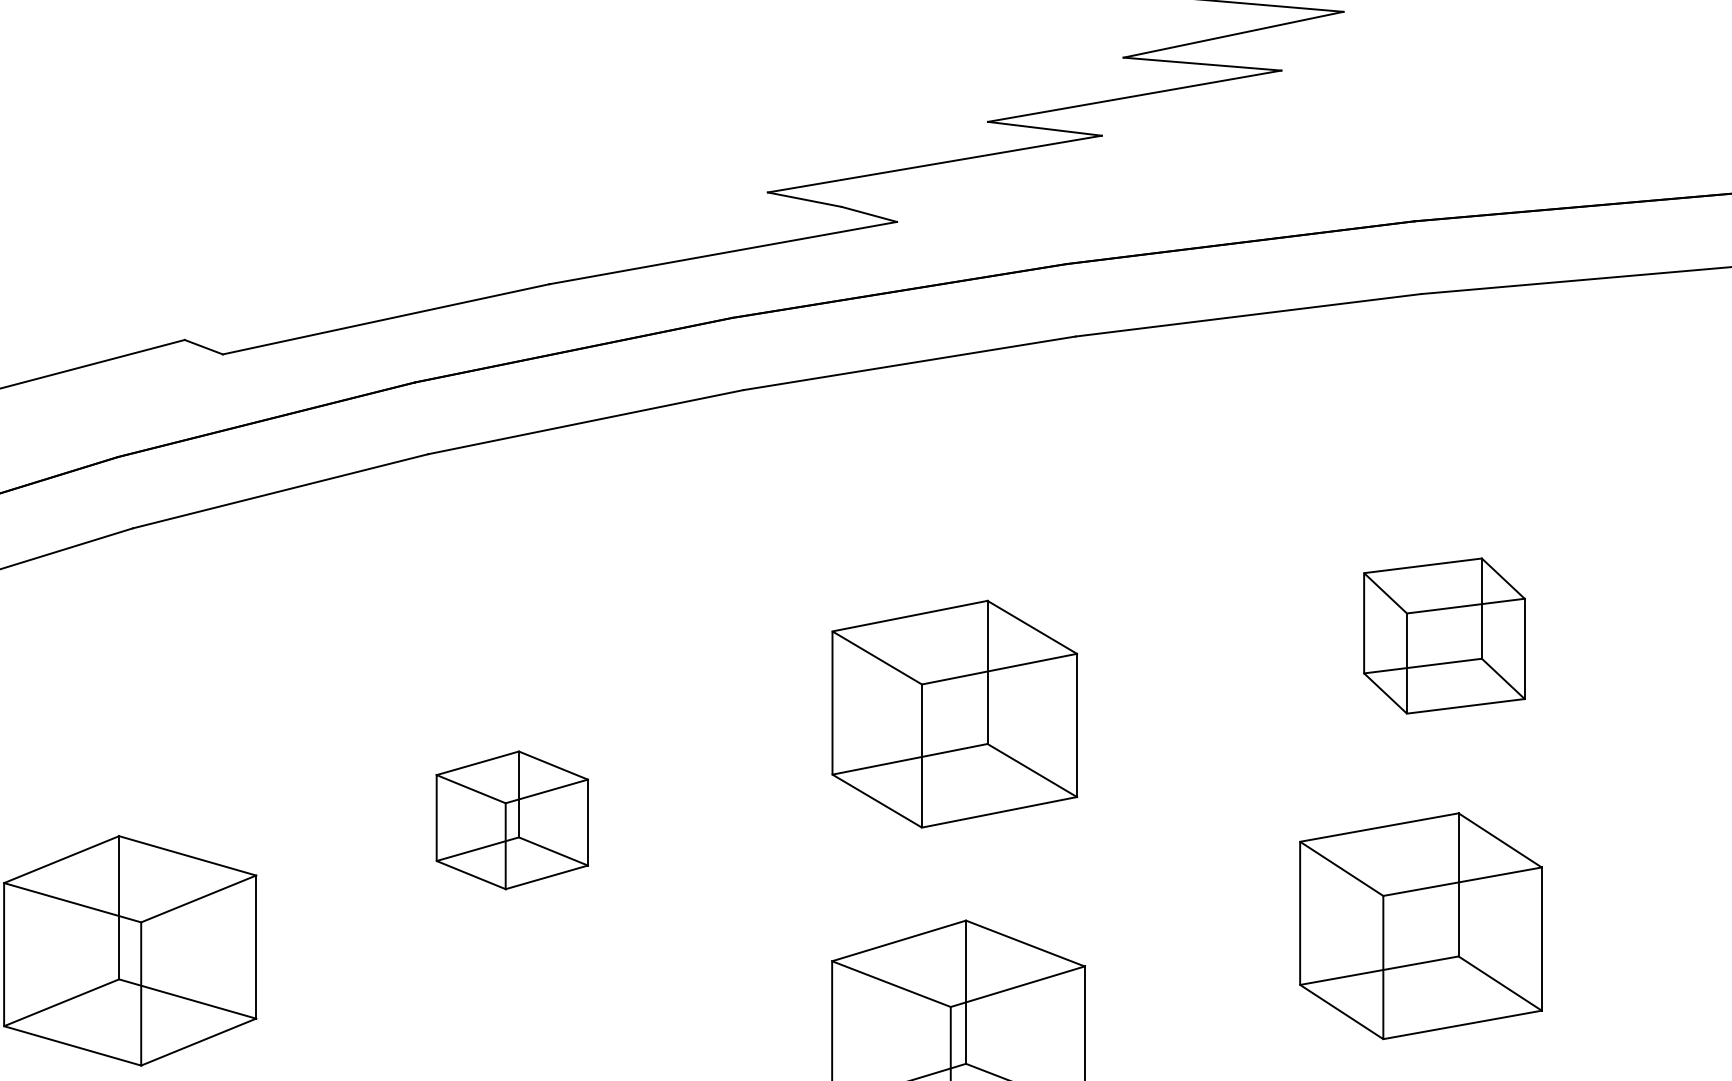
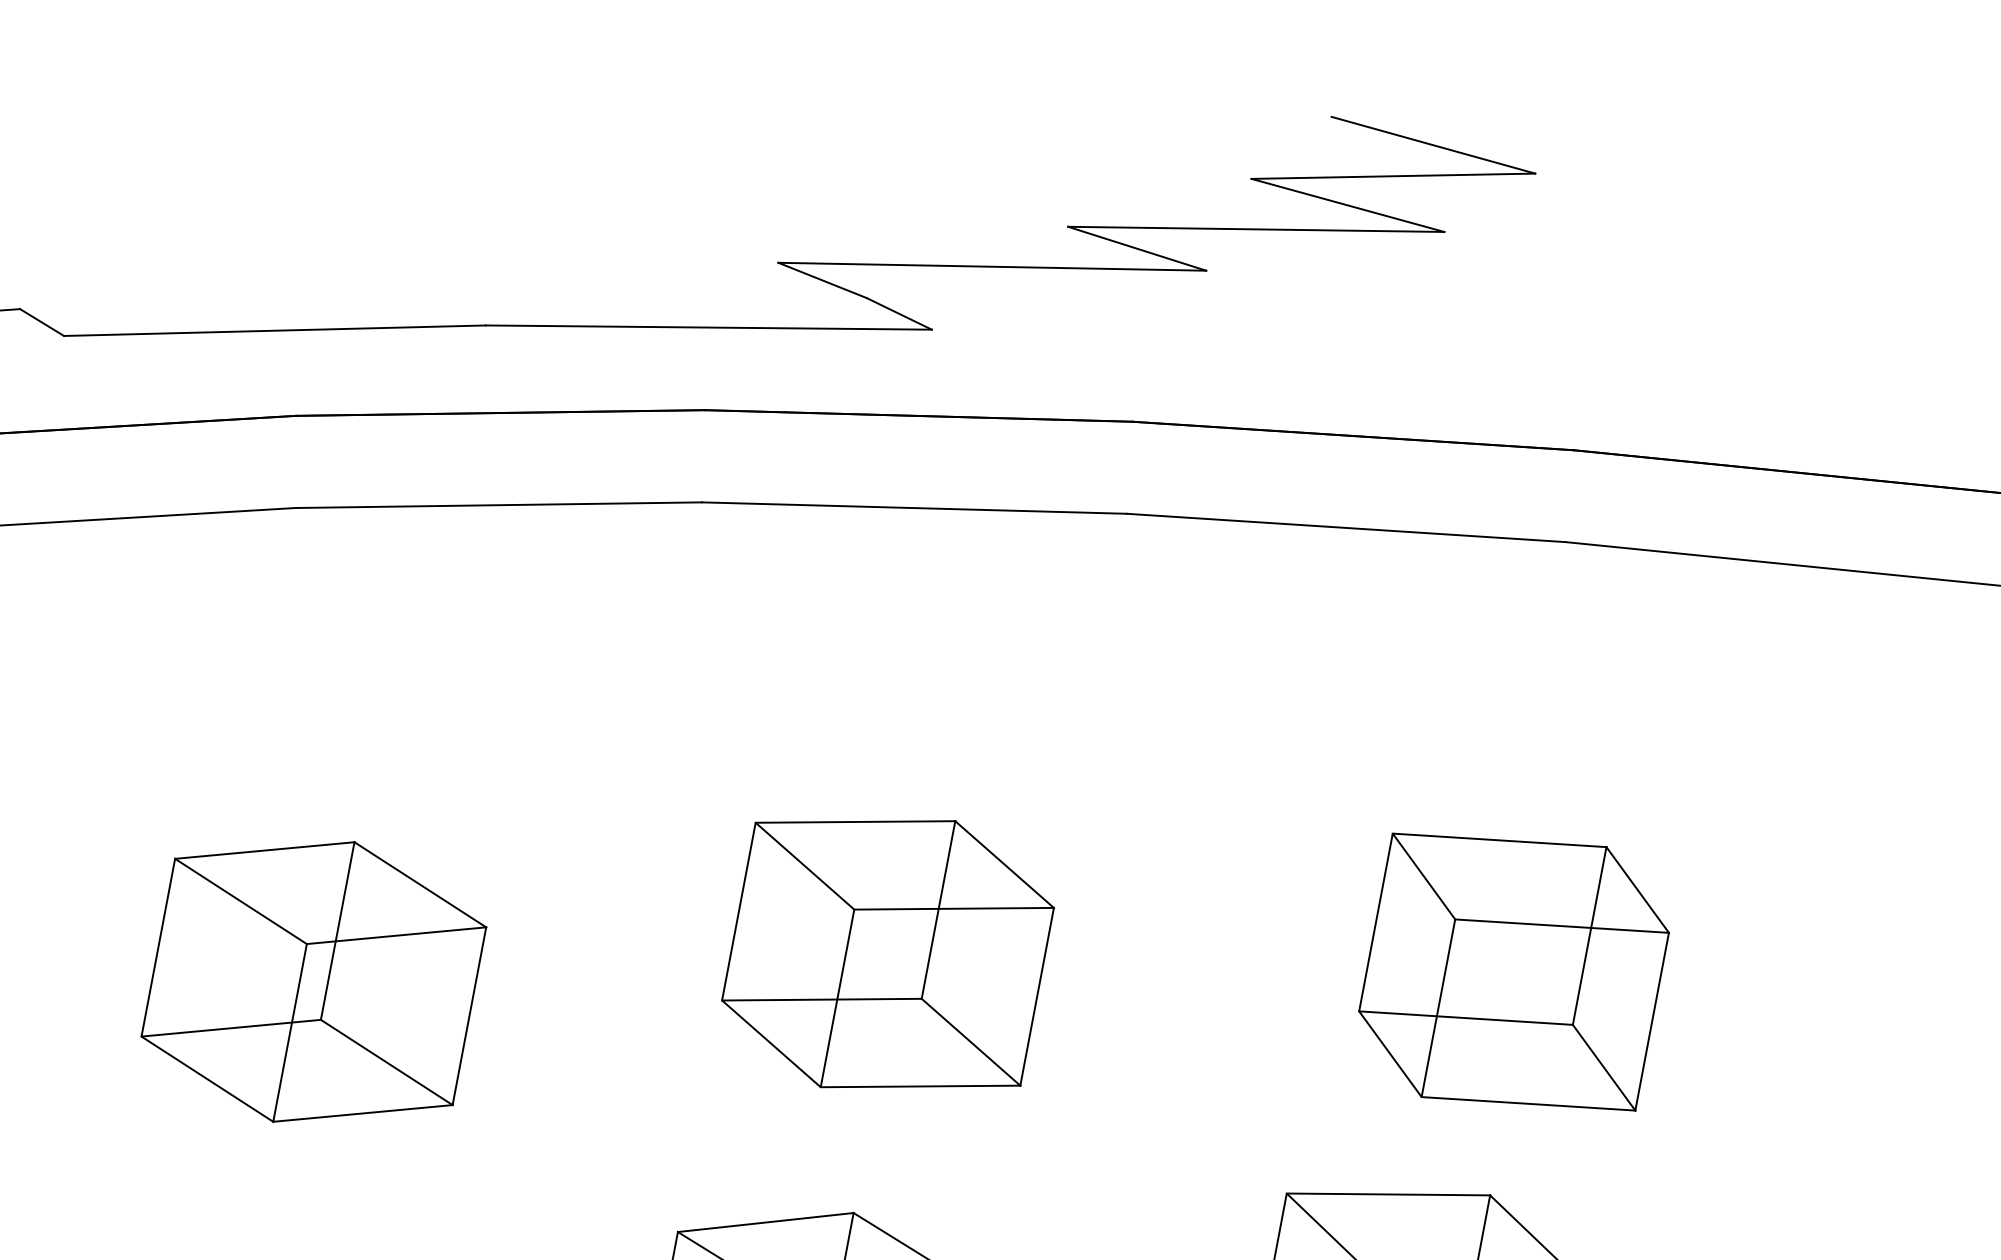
part: (1444, 635) -> (1514, 971), size x1.43
part: (512, 820) -> (314, 982), size x1.67

